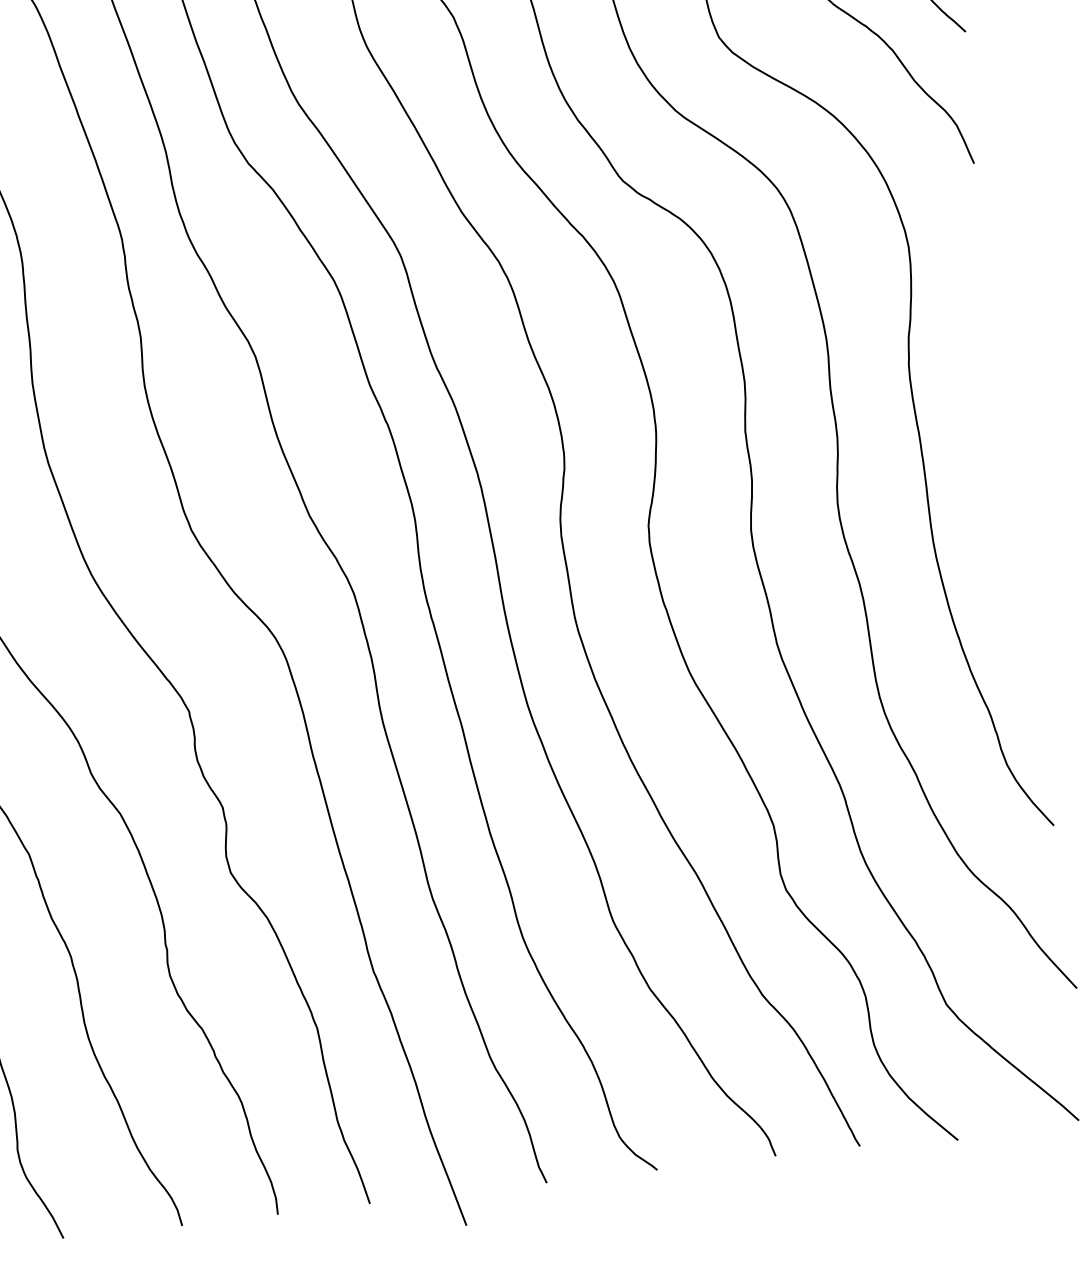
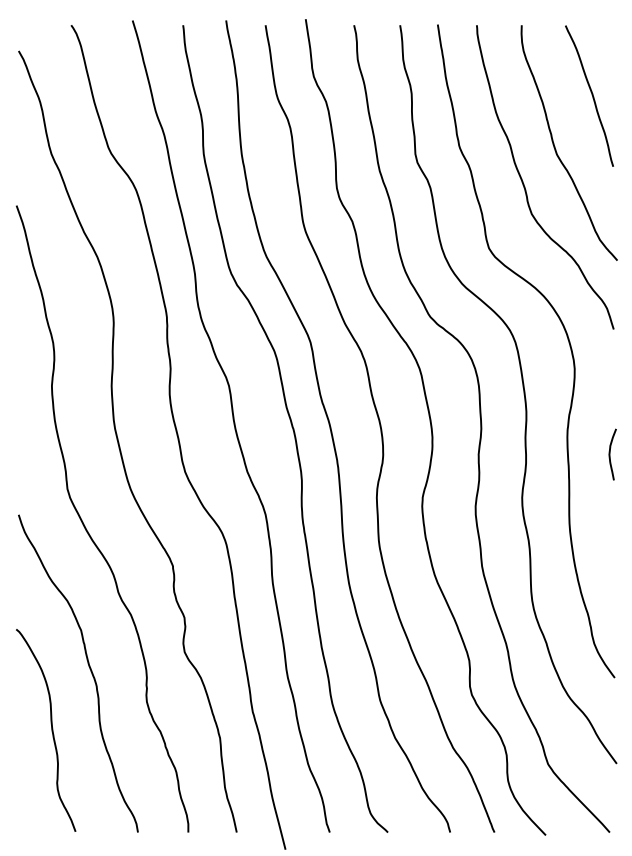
curve: (995, 401) -> (610, 454), added

